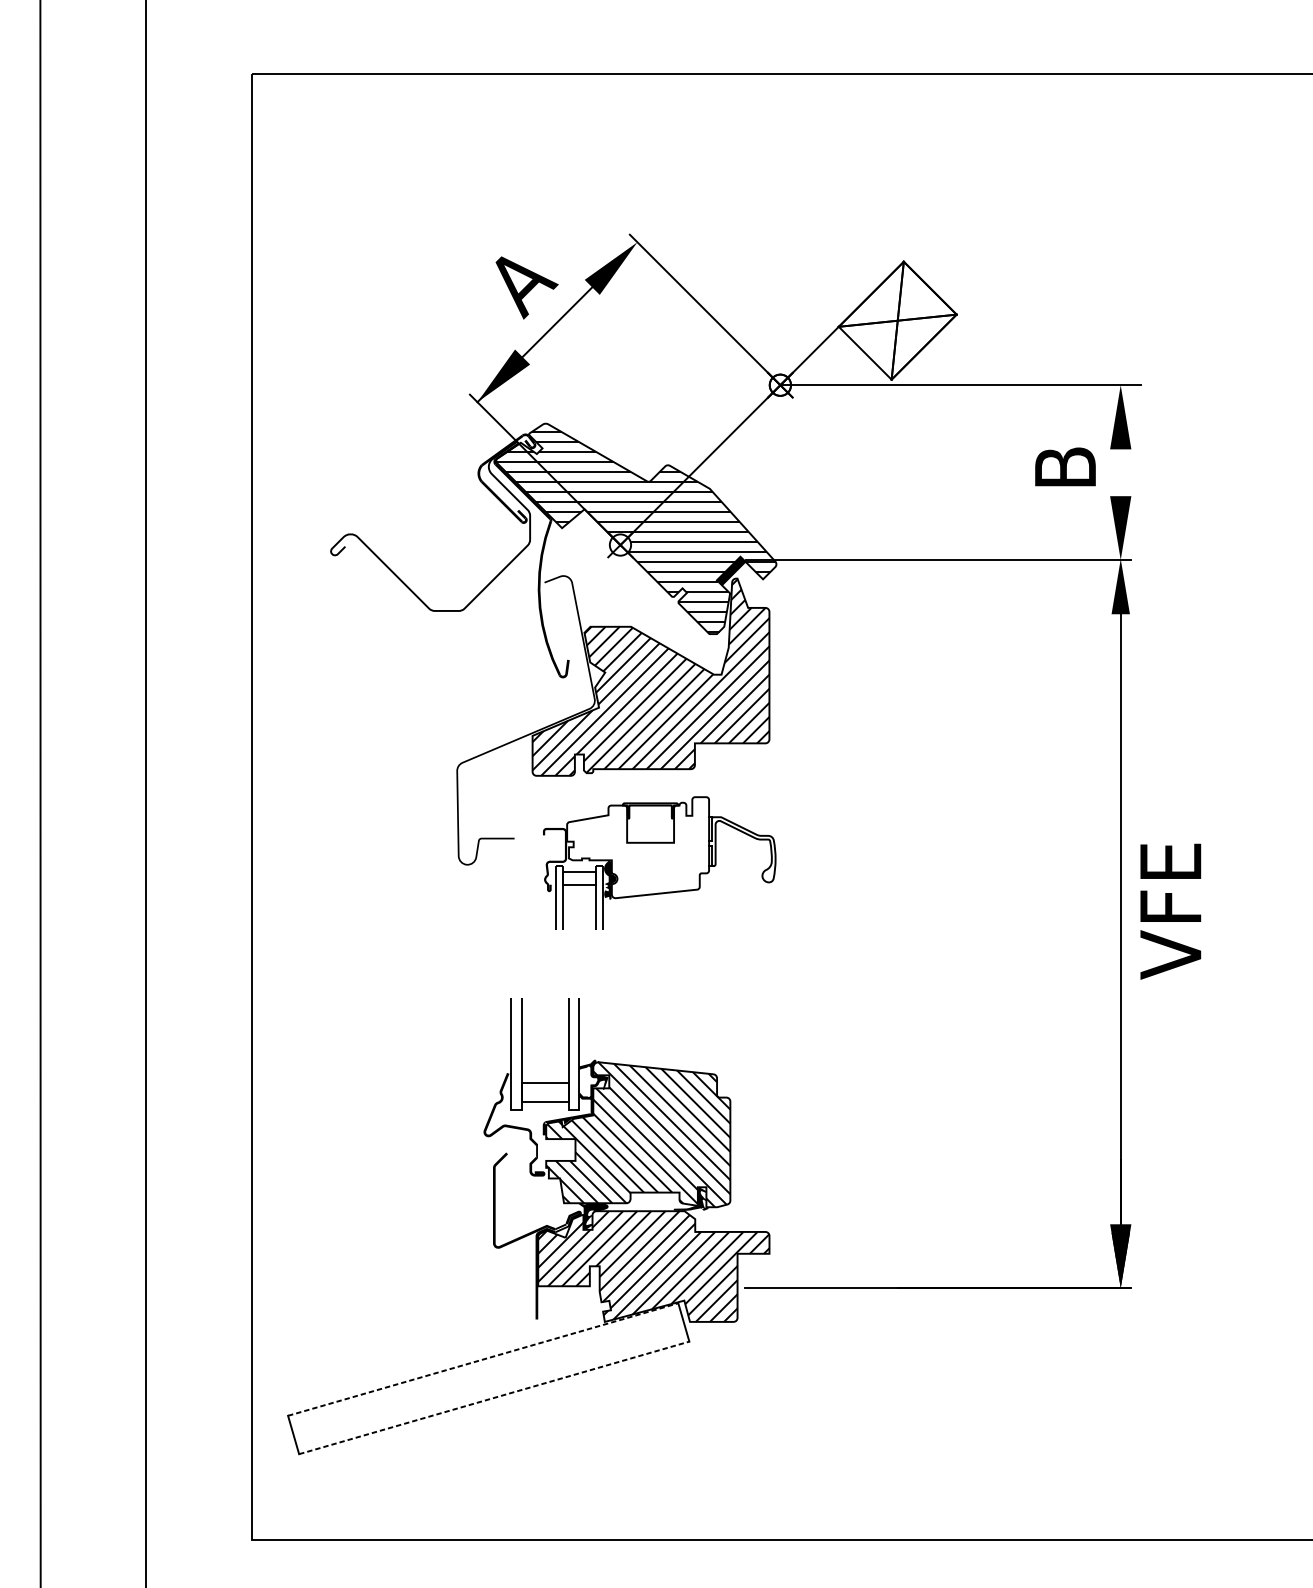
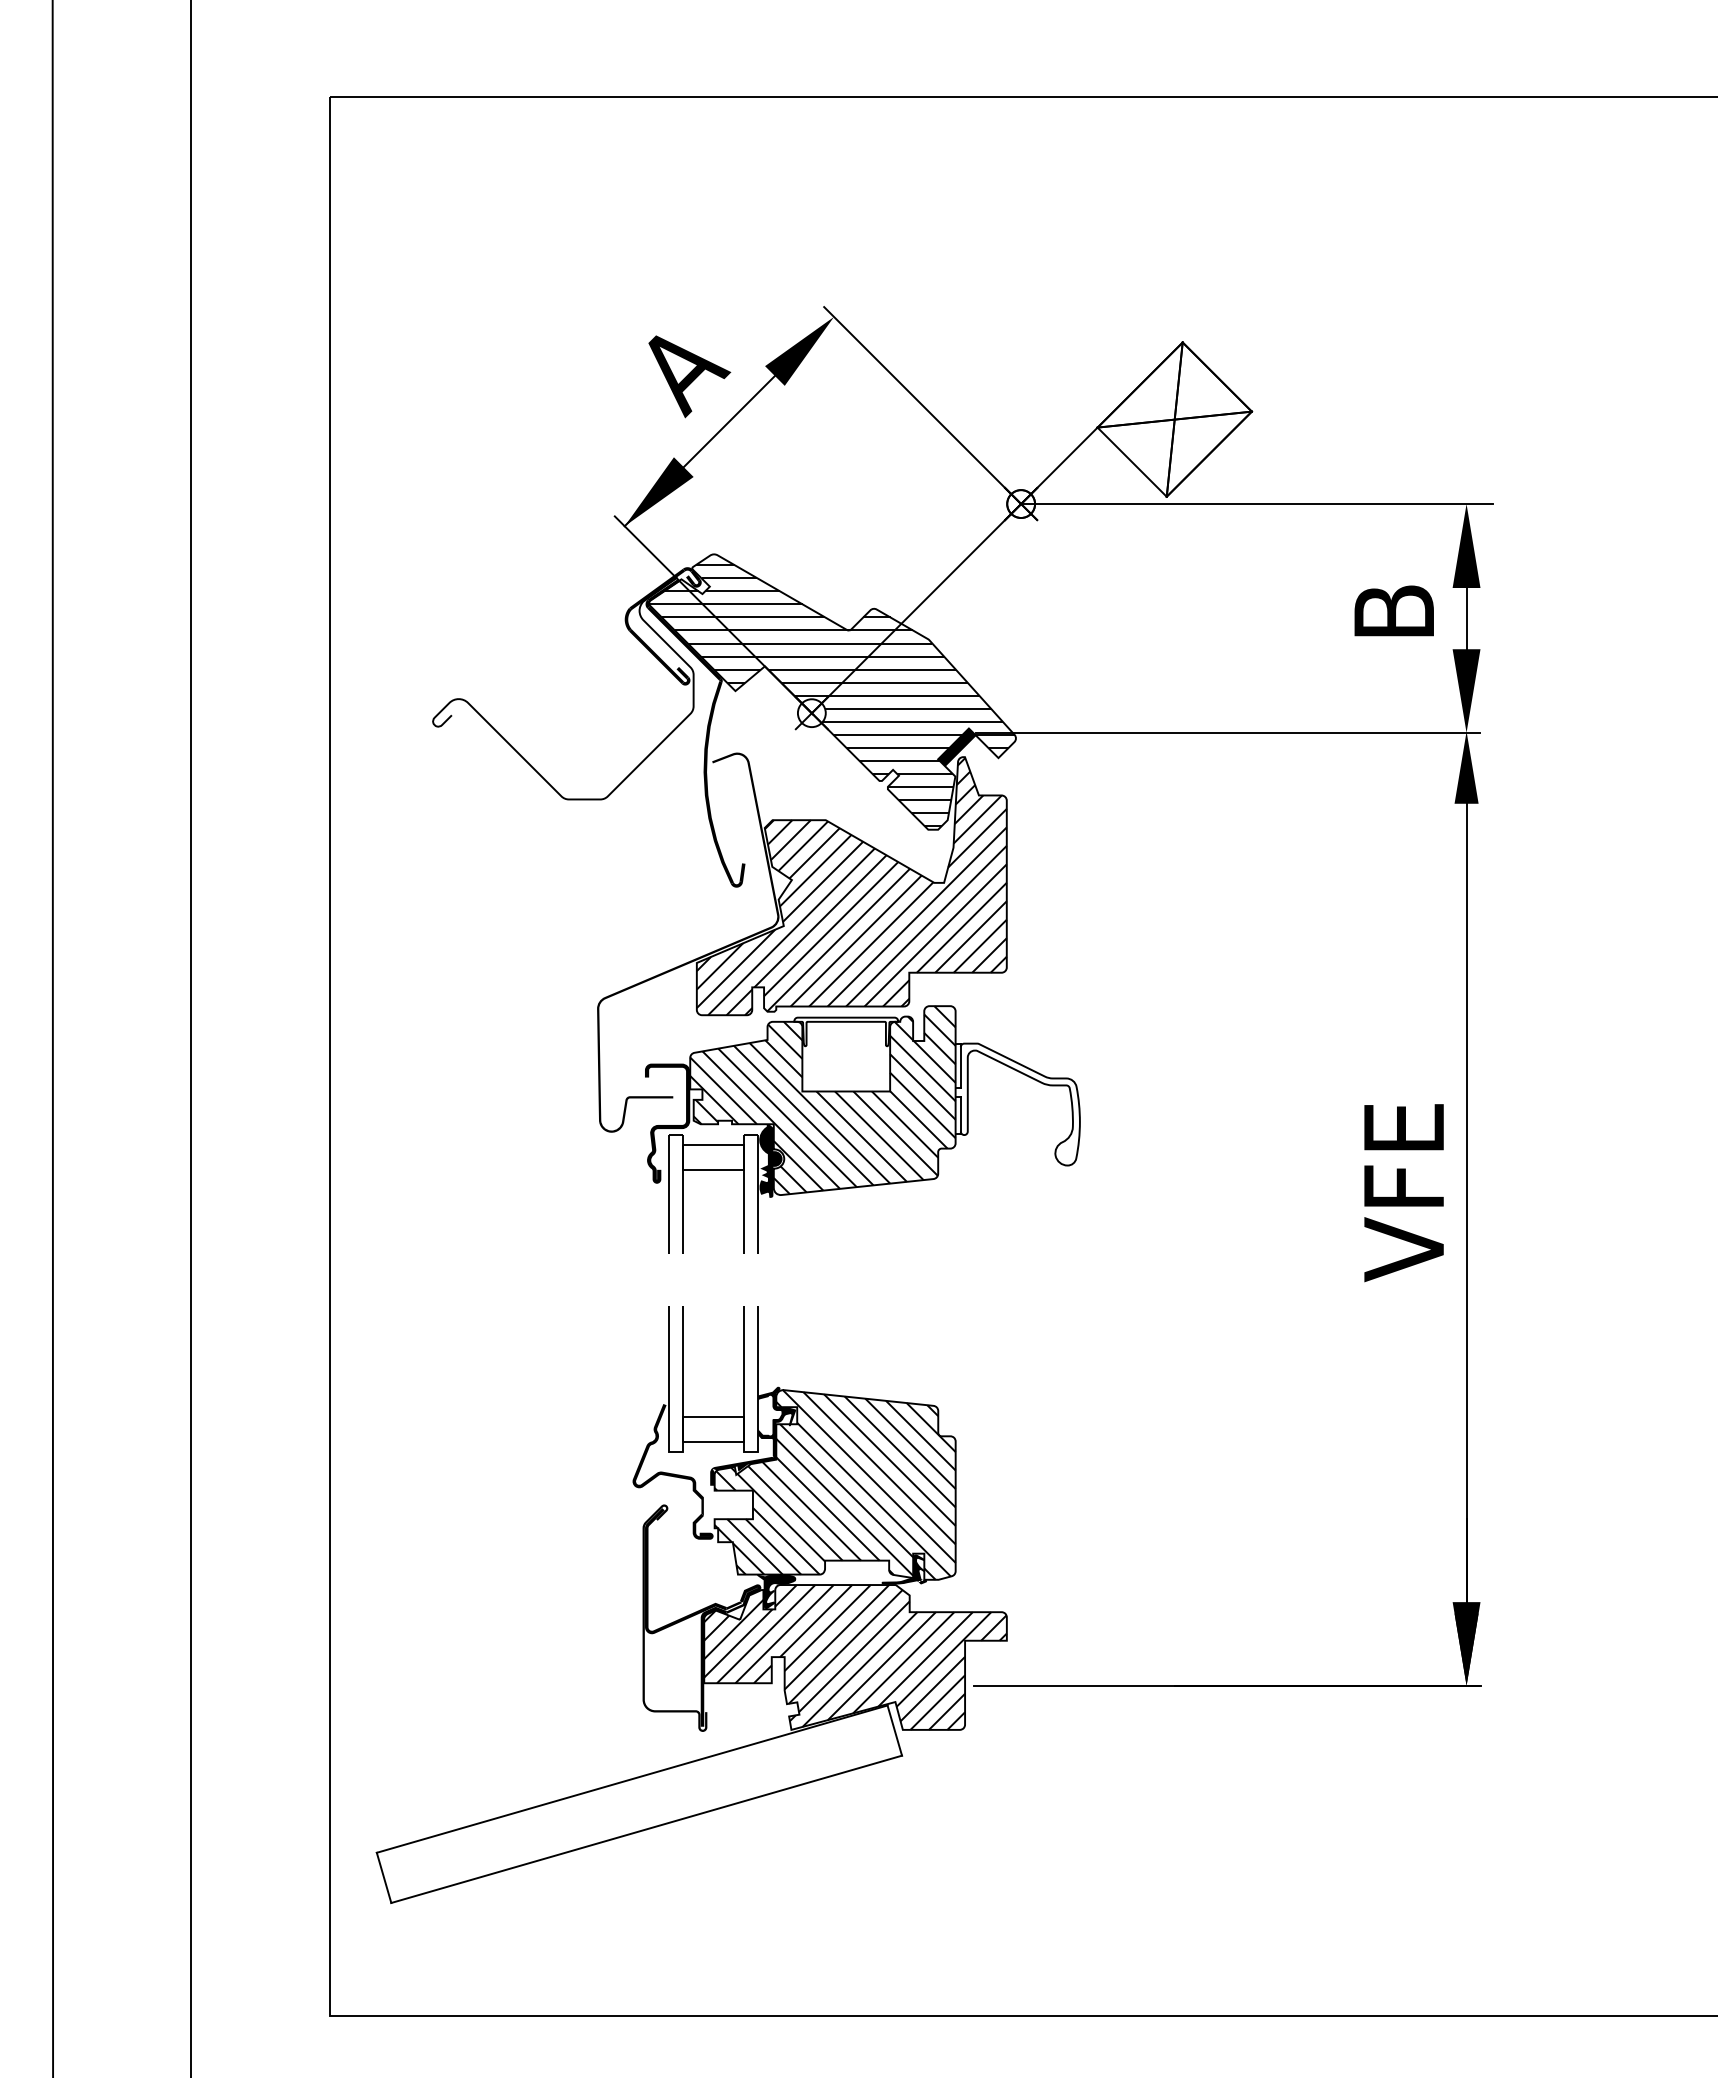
line: (1120, 472) -> (1466, 618), added
part: (659, 863) -> (862, 1129), size x1.43
text: (1170, 912) -> (1403, 1193), moved
fill: (515, 1236) -> (674, 1617), added
line: (483, 1359) -> (632, 1779), dashed -> solid
line: (494, 1398) -> (646, 1829), dashed -> solid

